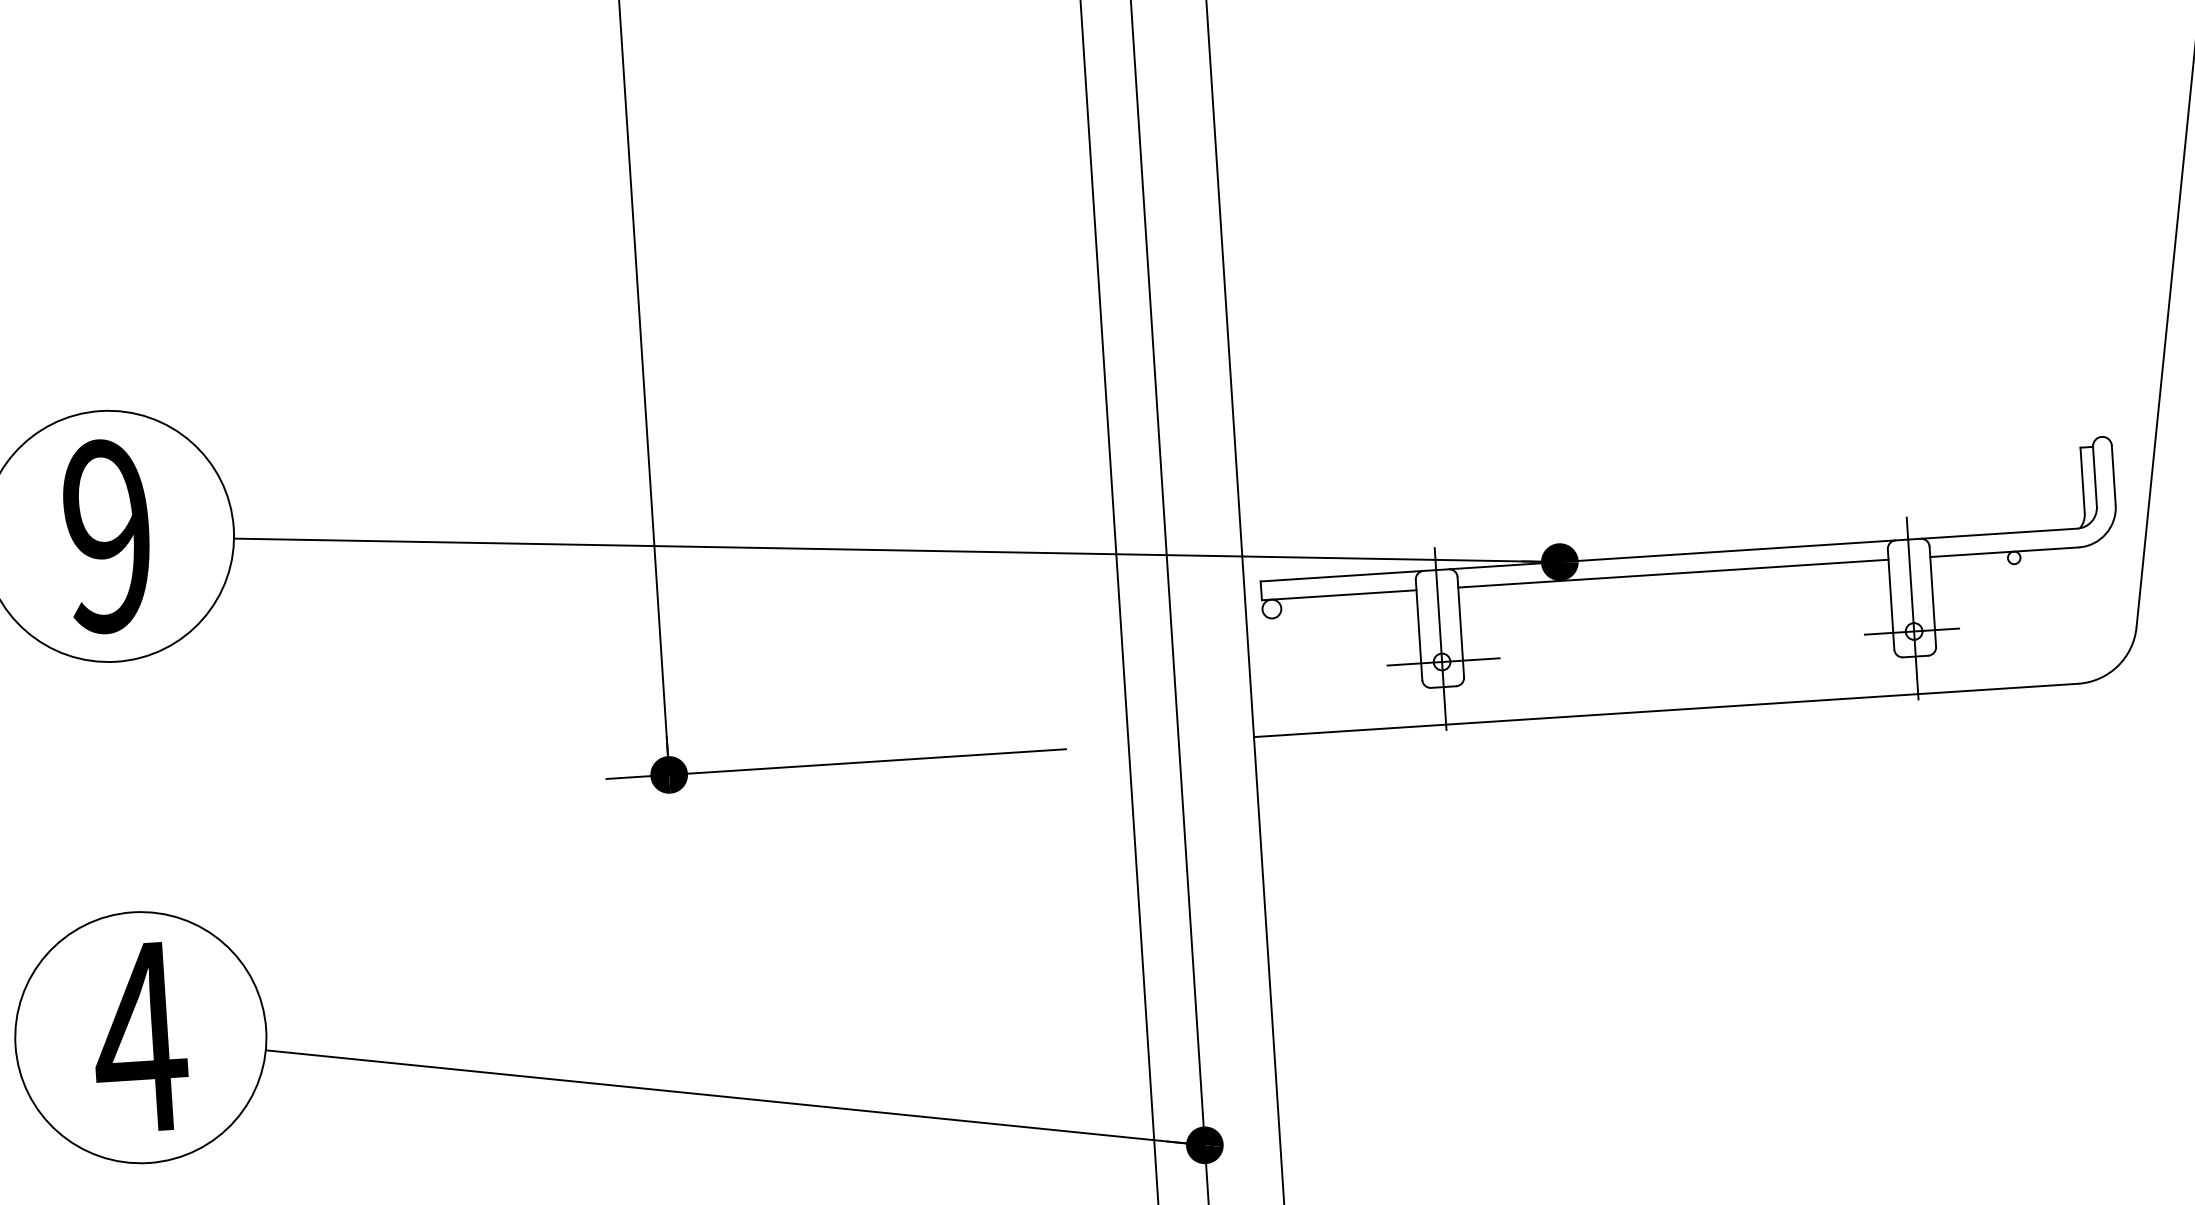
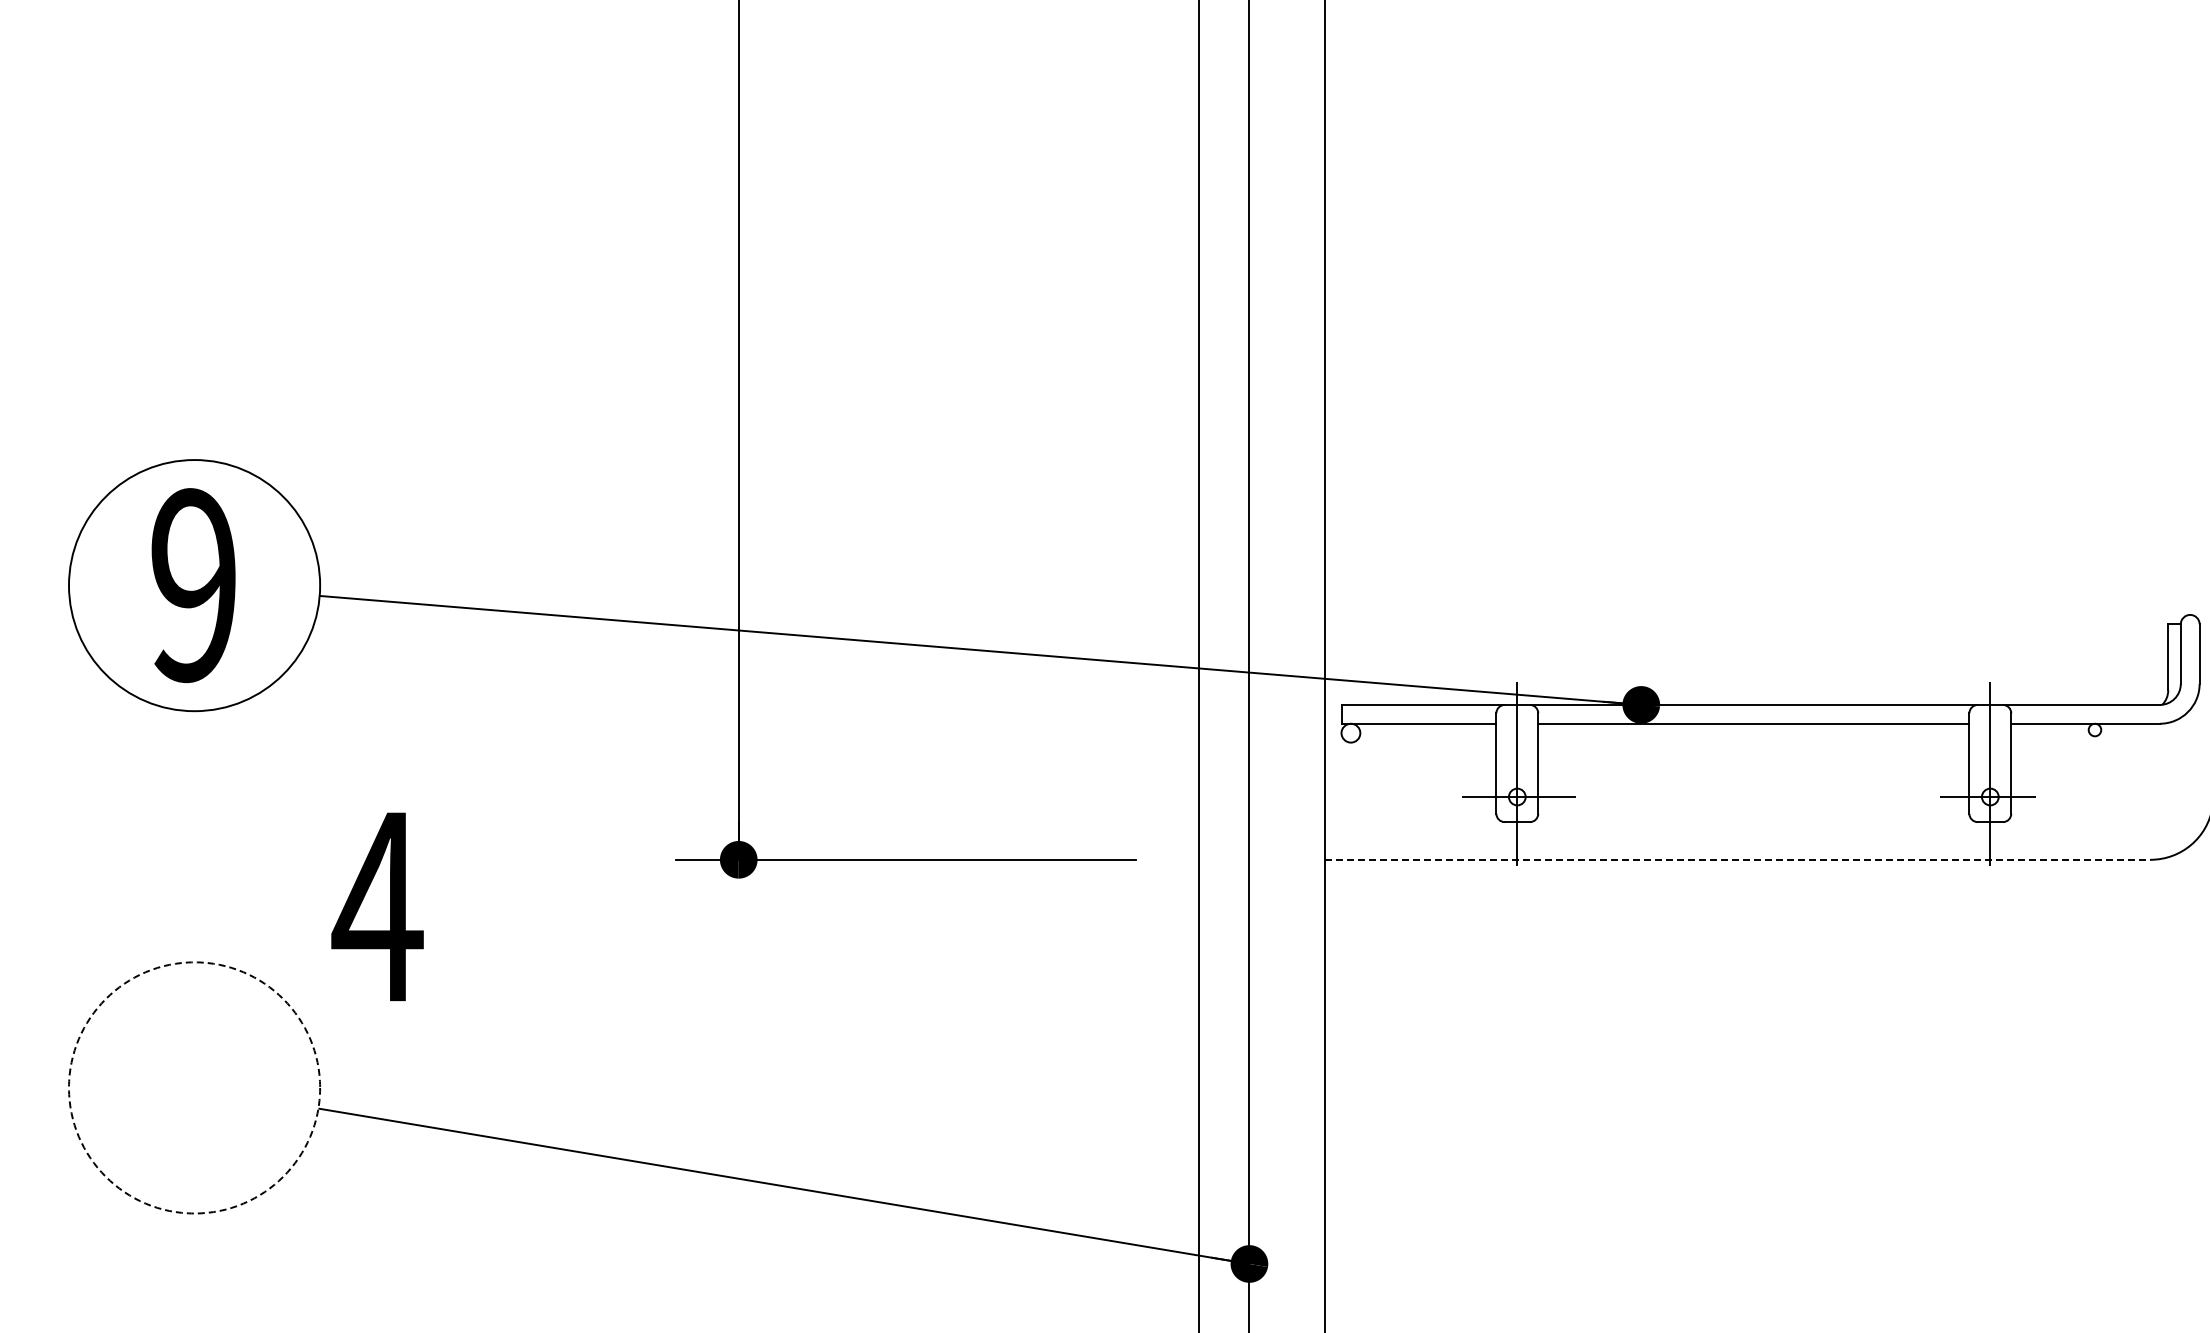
line: (1665, 710) -> (1737, 859), solid -> dashed
text: (139, 1037) -> (377, 906), moved
circle: (140, 1037) -> (194, 1087), solid -> dashed

